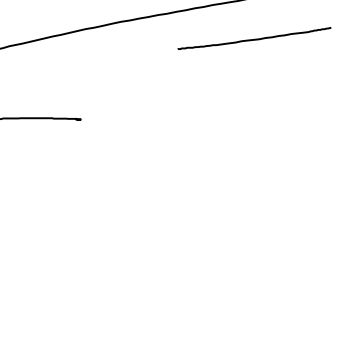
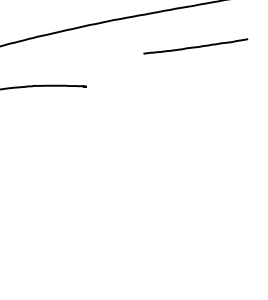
line: (254, 38) -> (195, 46), moved

